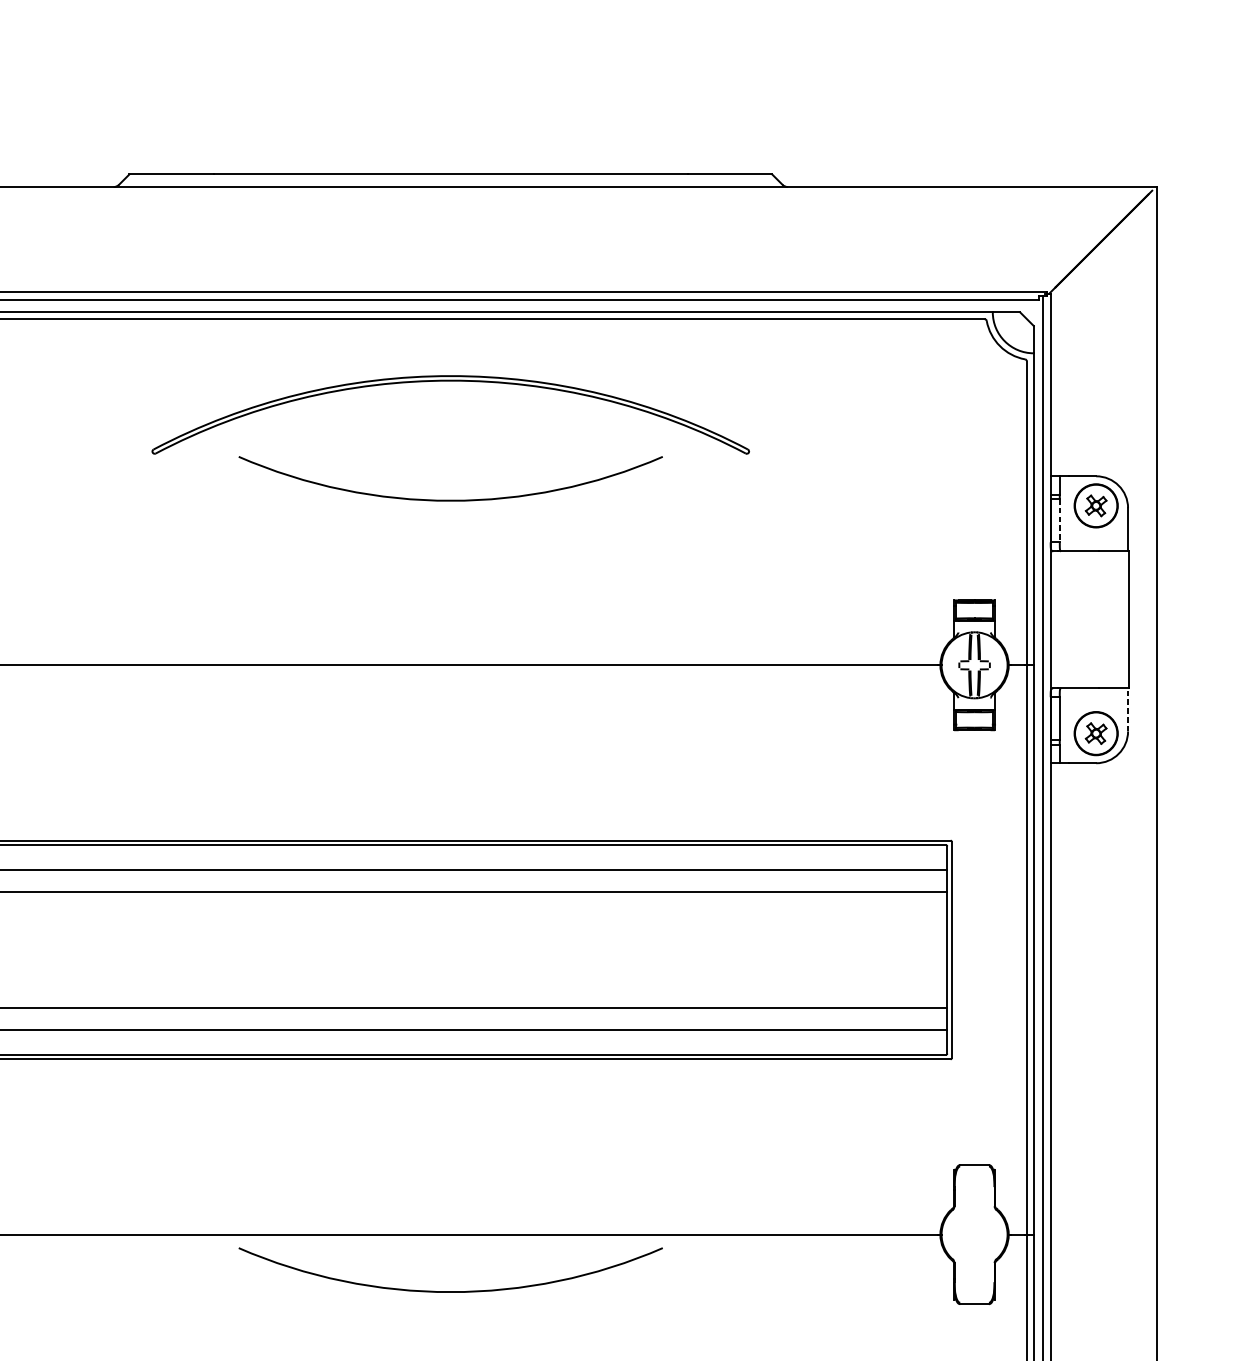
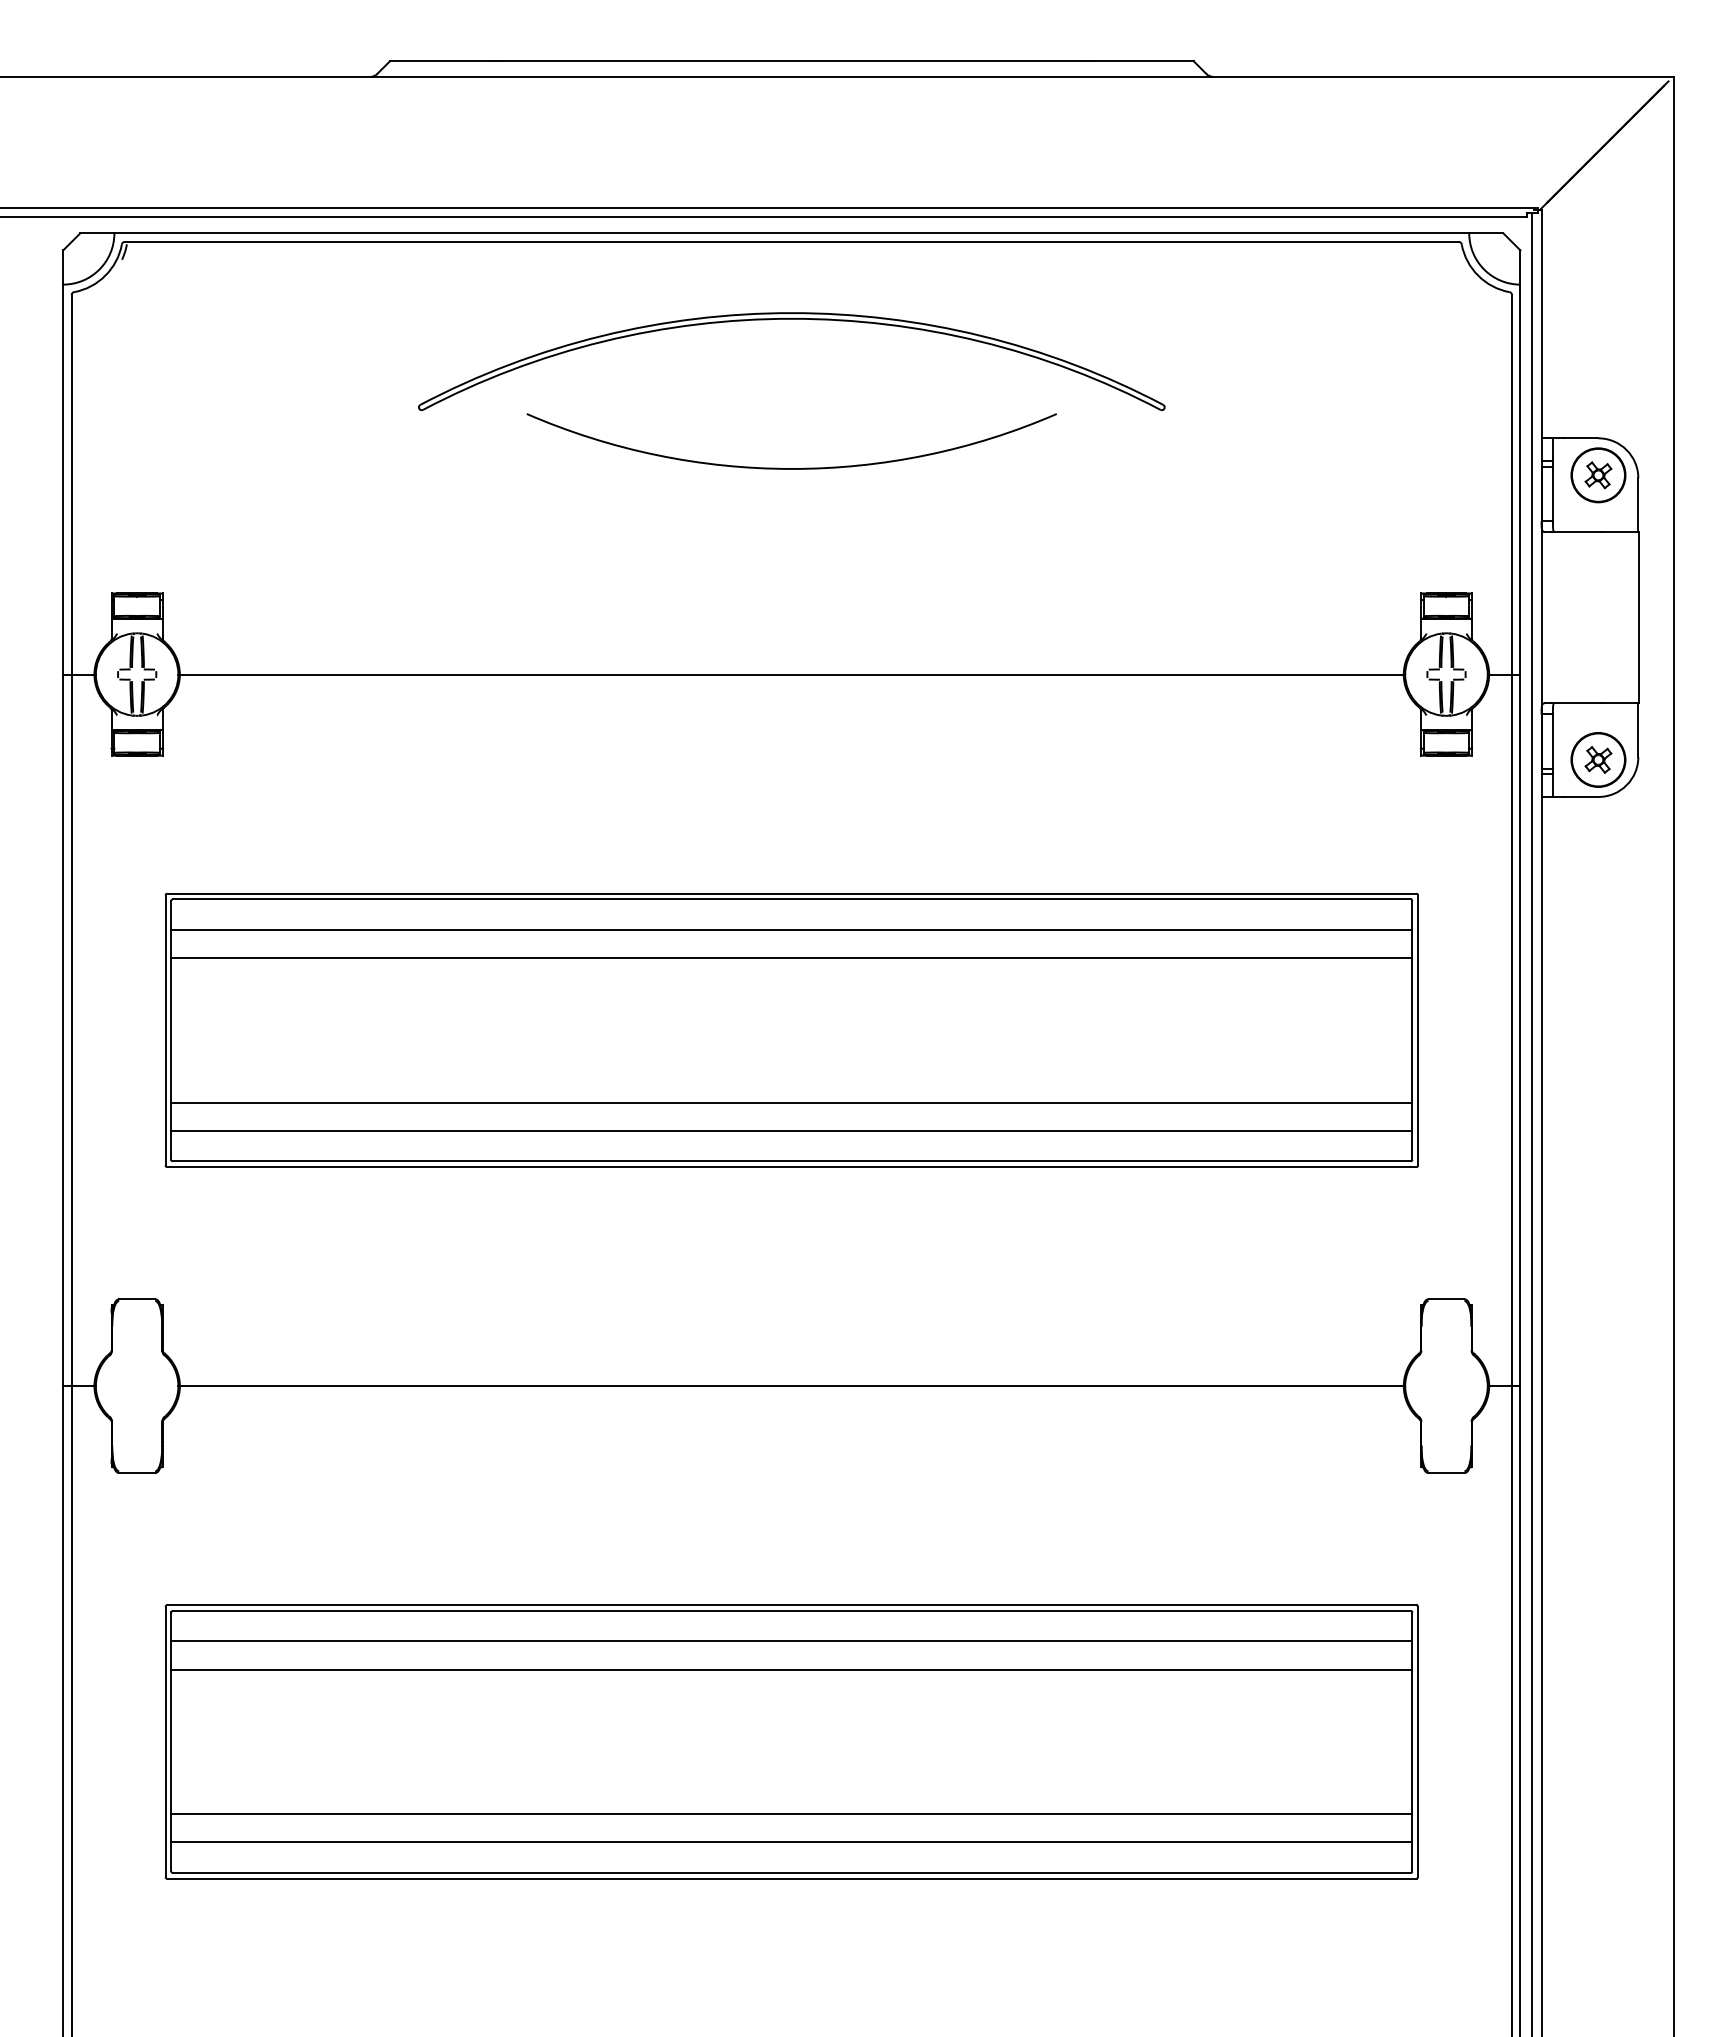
line: (1059, 521) -> (1552, 494), dashed -> solid
line: (1128, 709) -> (1638, 729), dashed -> solid
arc: (450, 1291) -> (791, 1457), removed

